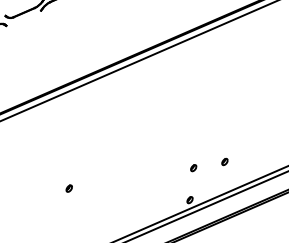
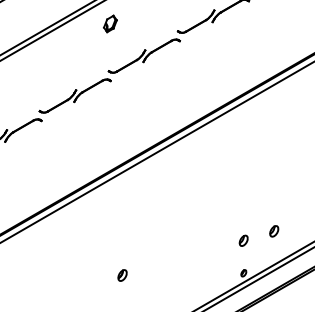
part: (224, 162) -> (273, 231), size x1.6
part: (193, 168) -> (243, 241), size x1.6
part: (69, 188) -> (122, 275), size x1.6

